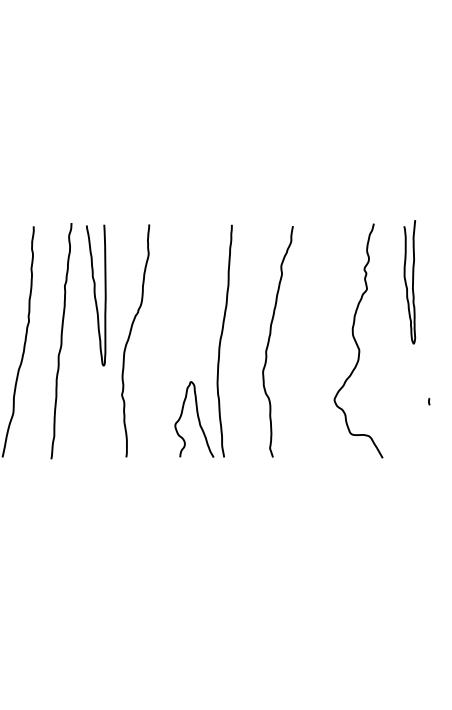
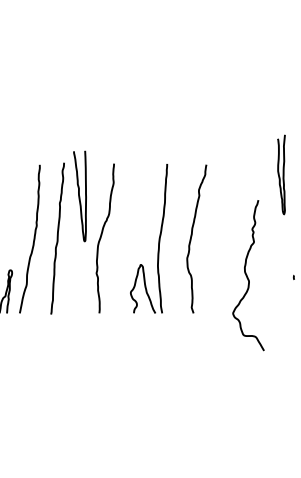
curve: (411, 281) -> (282, 174), moved
curve: (95, 295) -> (79, 196), moved
curve: (356, 340) -> (247, 275), moved

